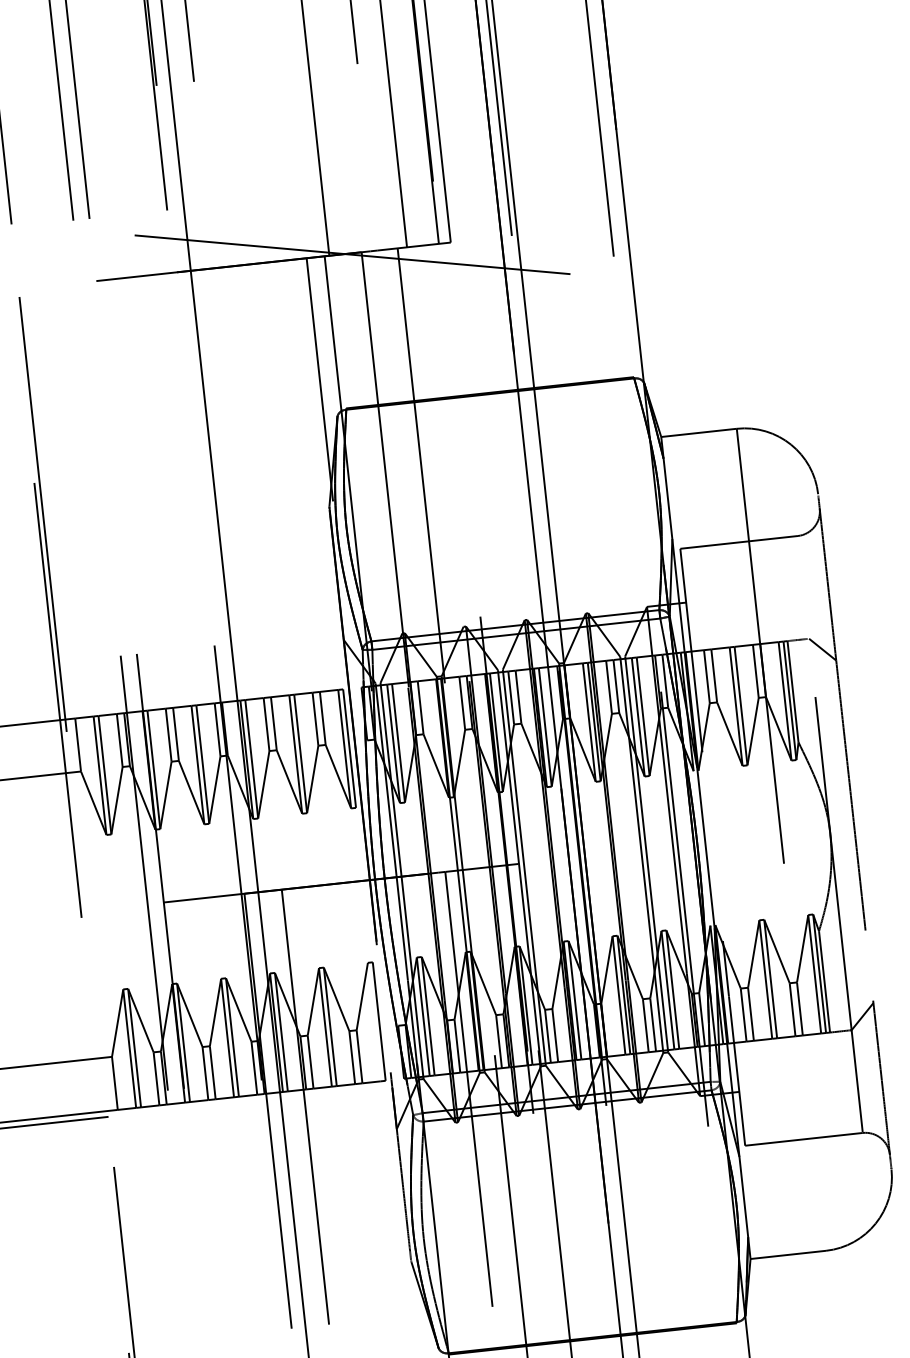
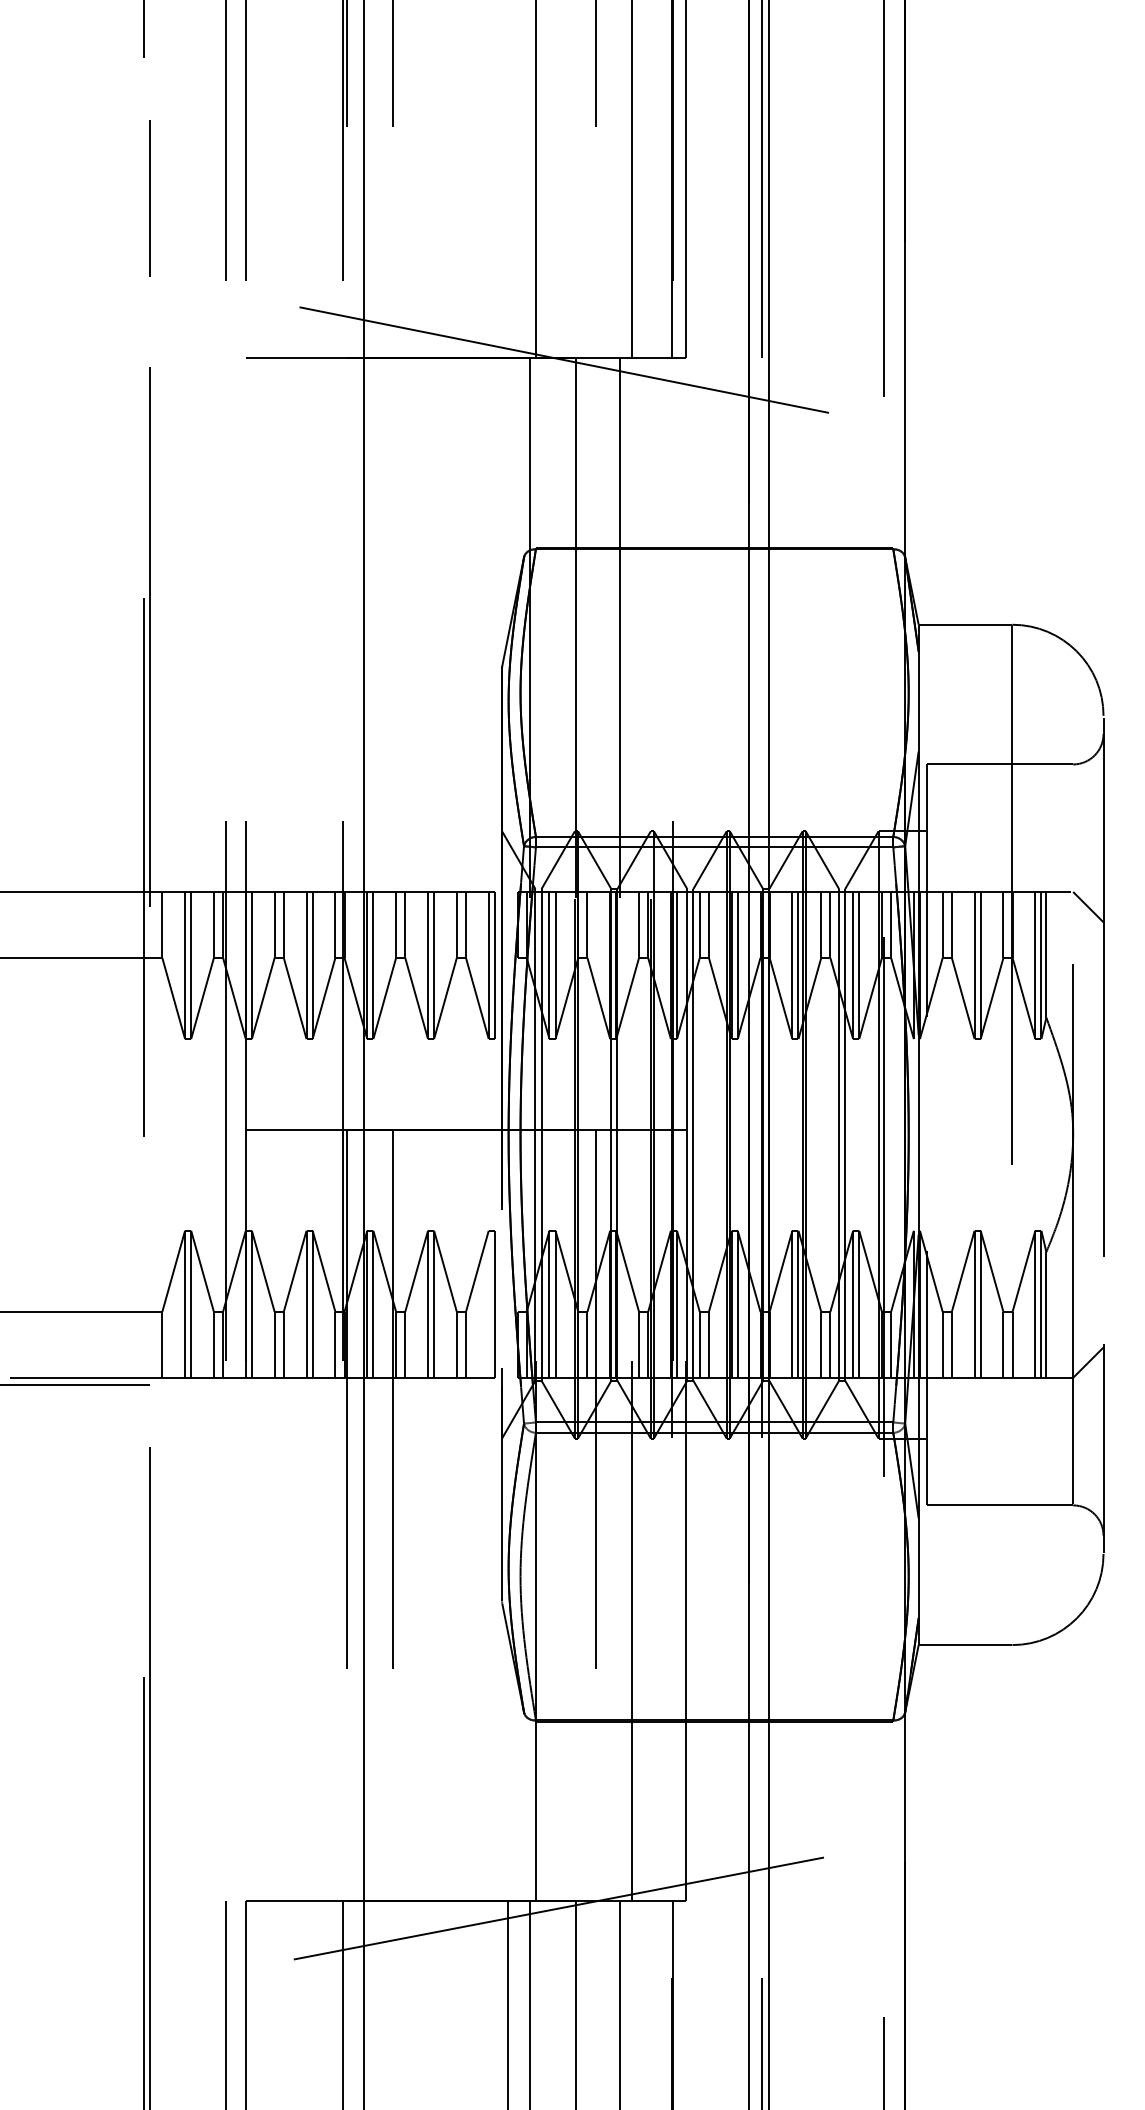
line: (319, 380) -> (507, 509), removed

